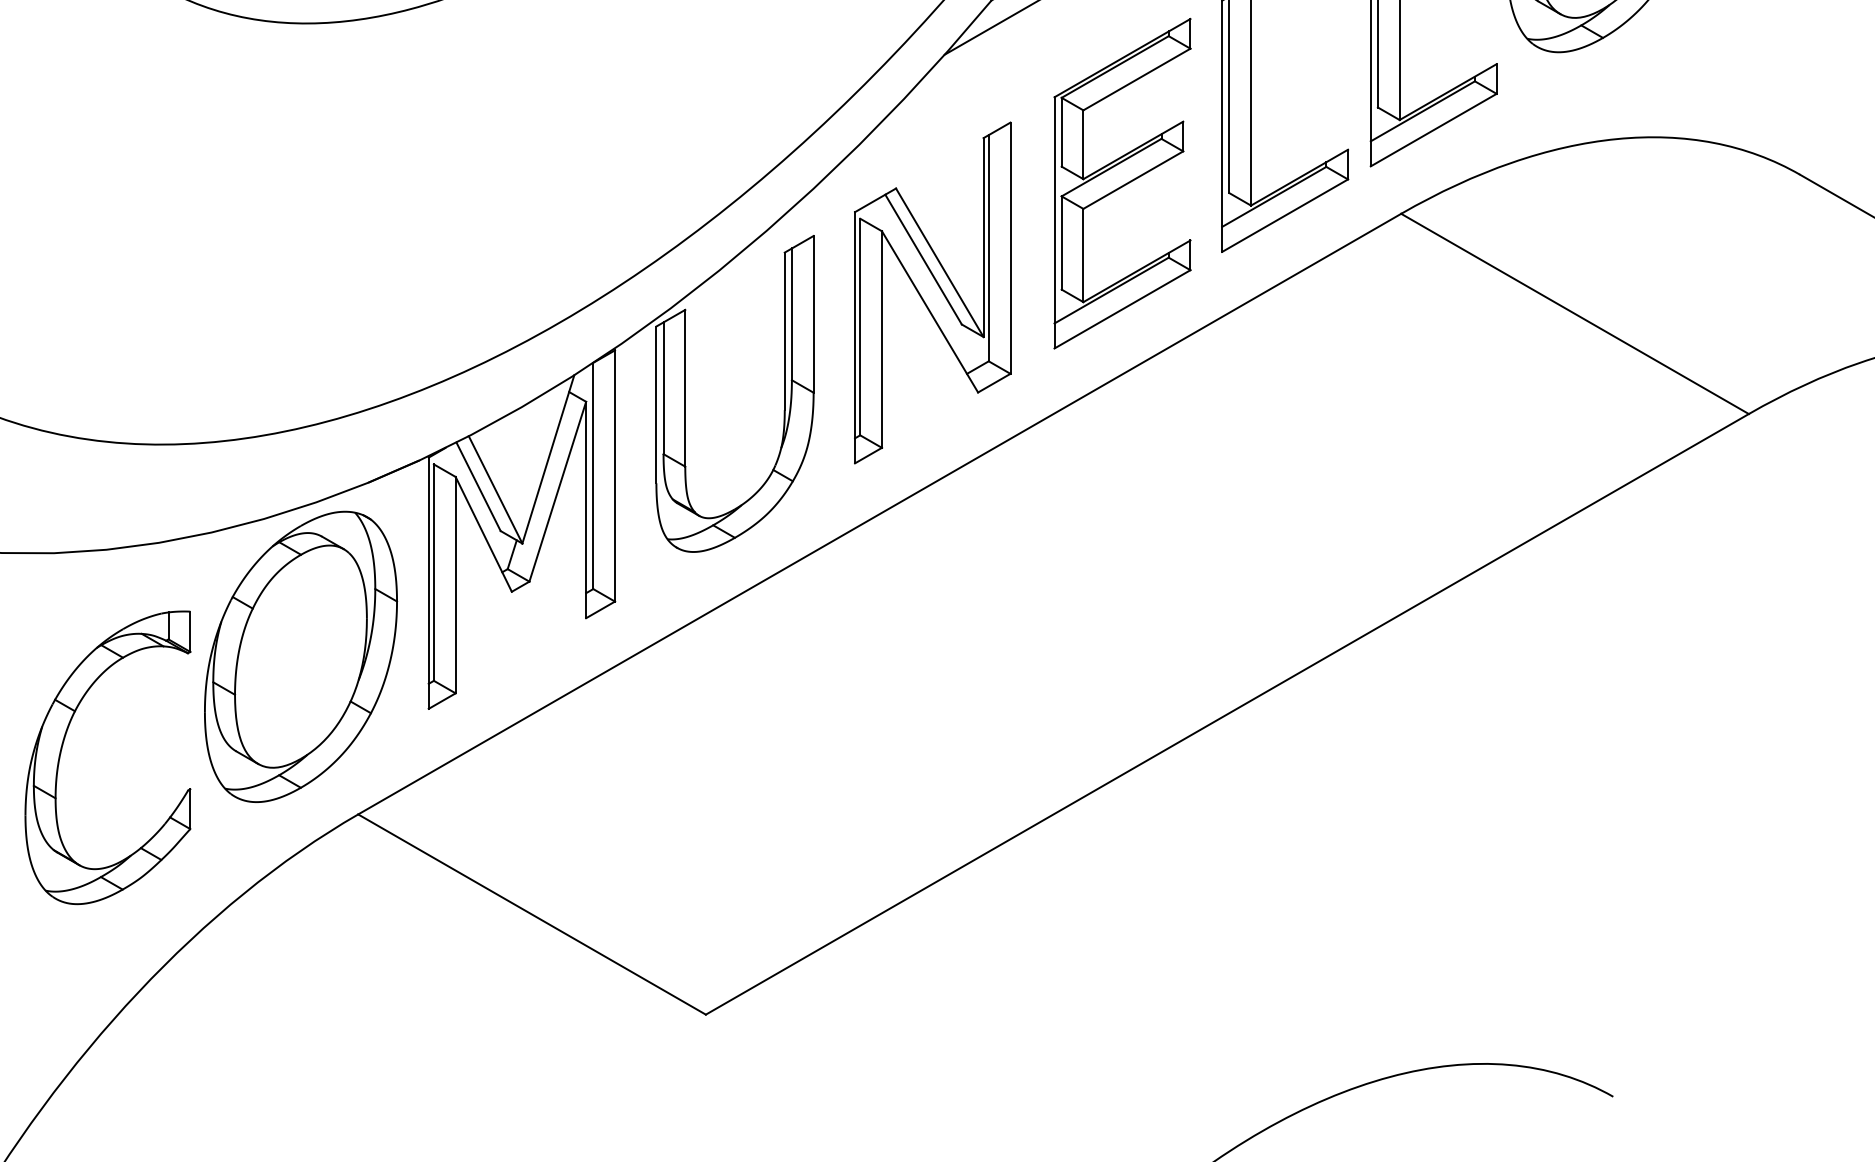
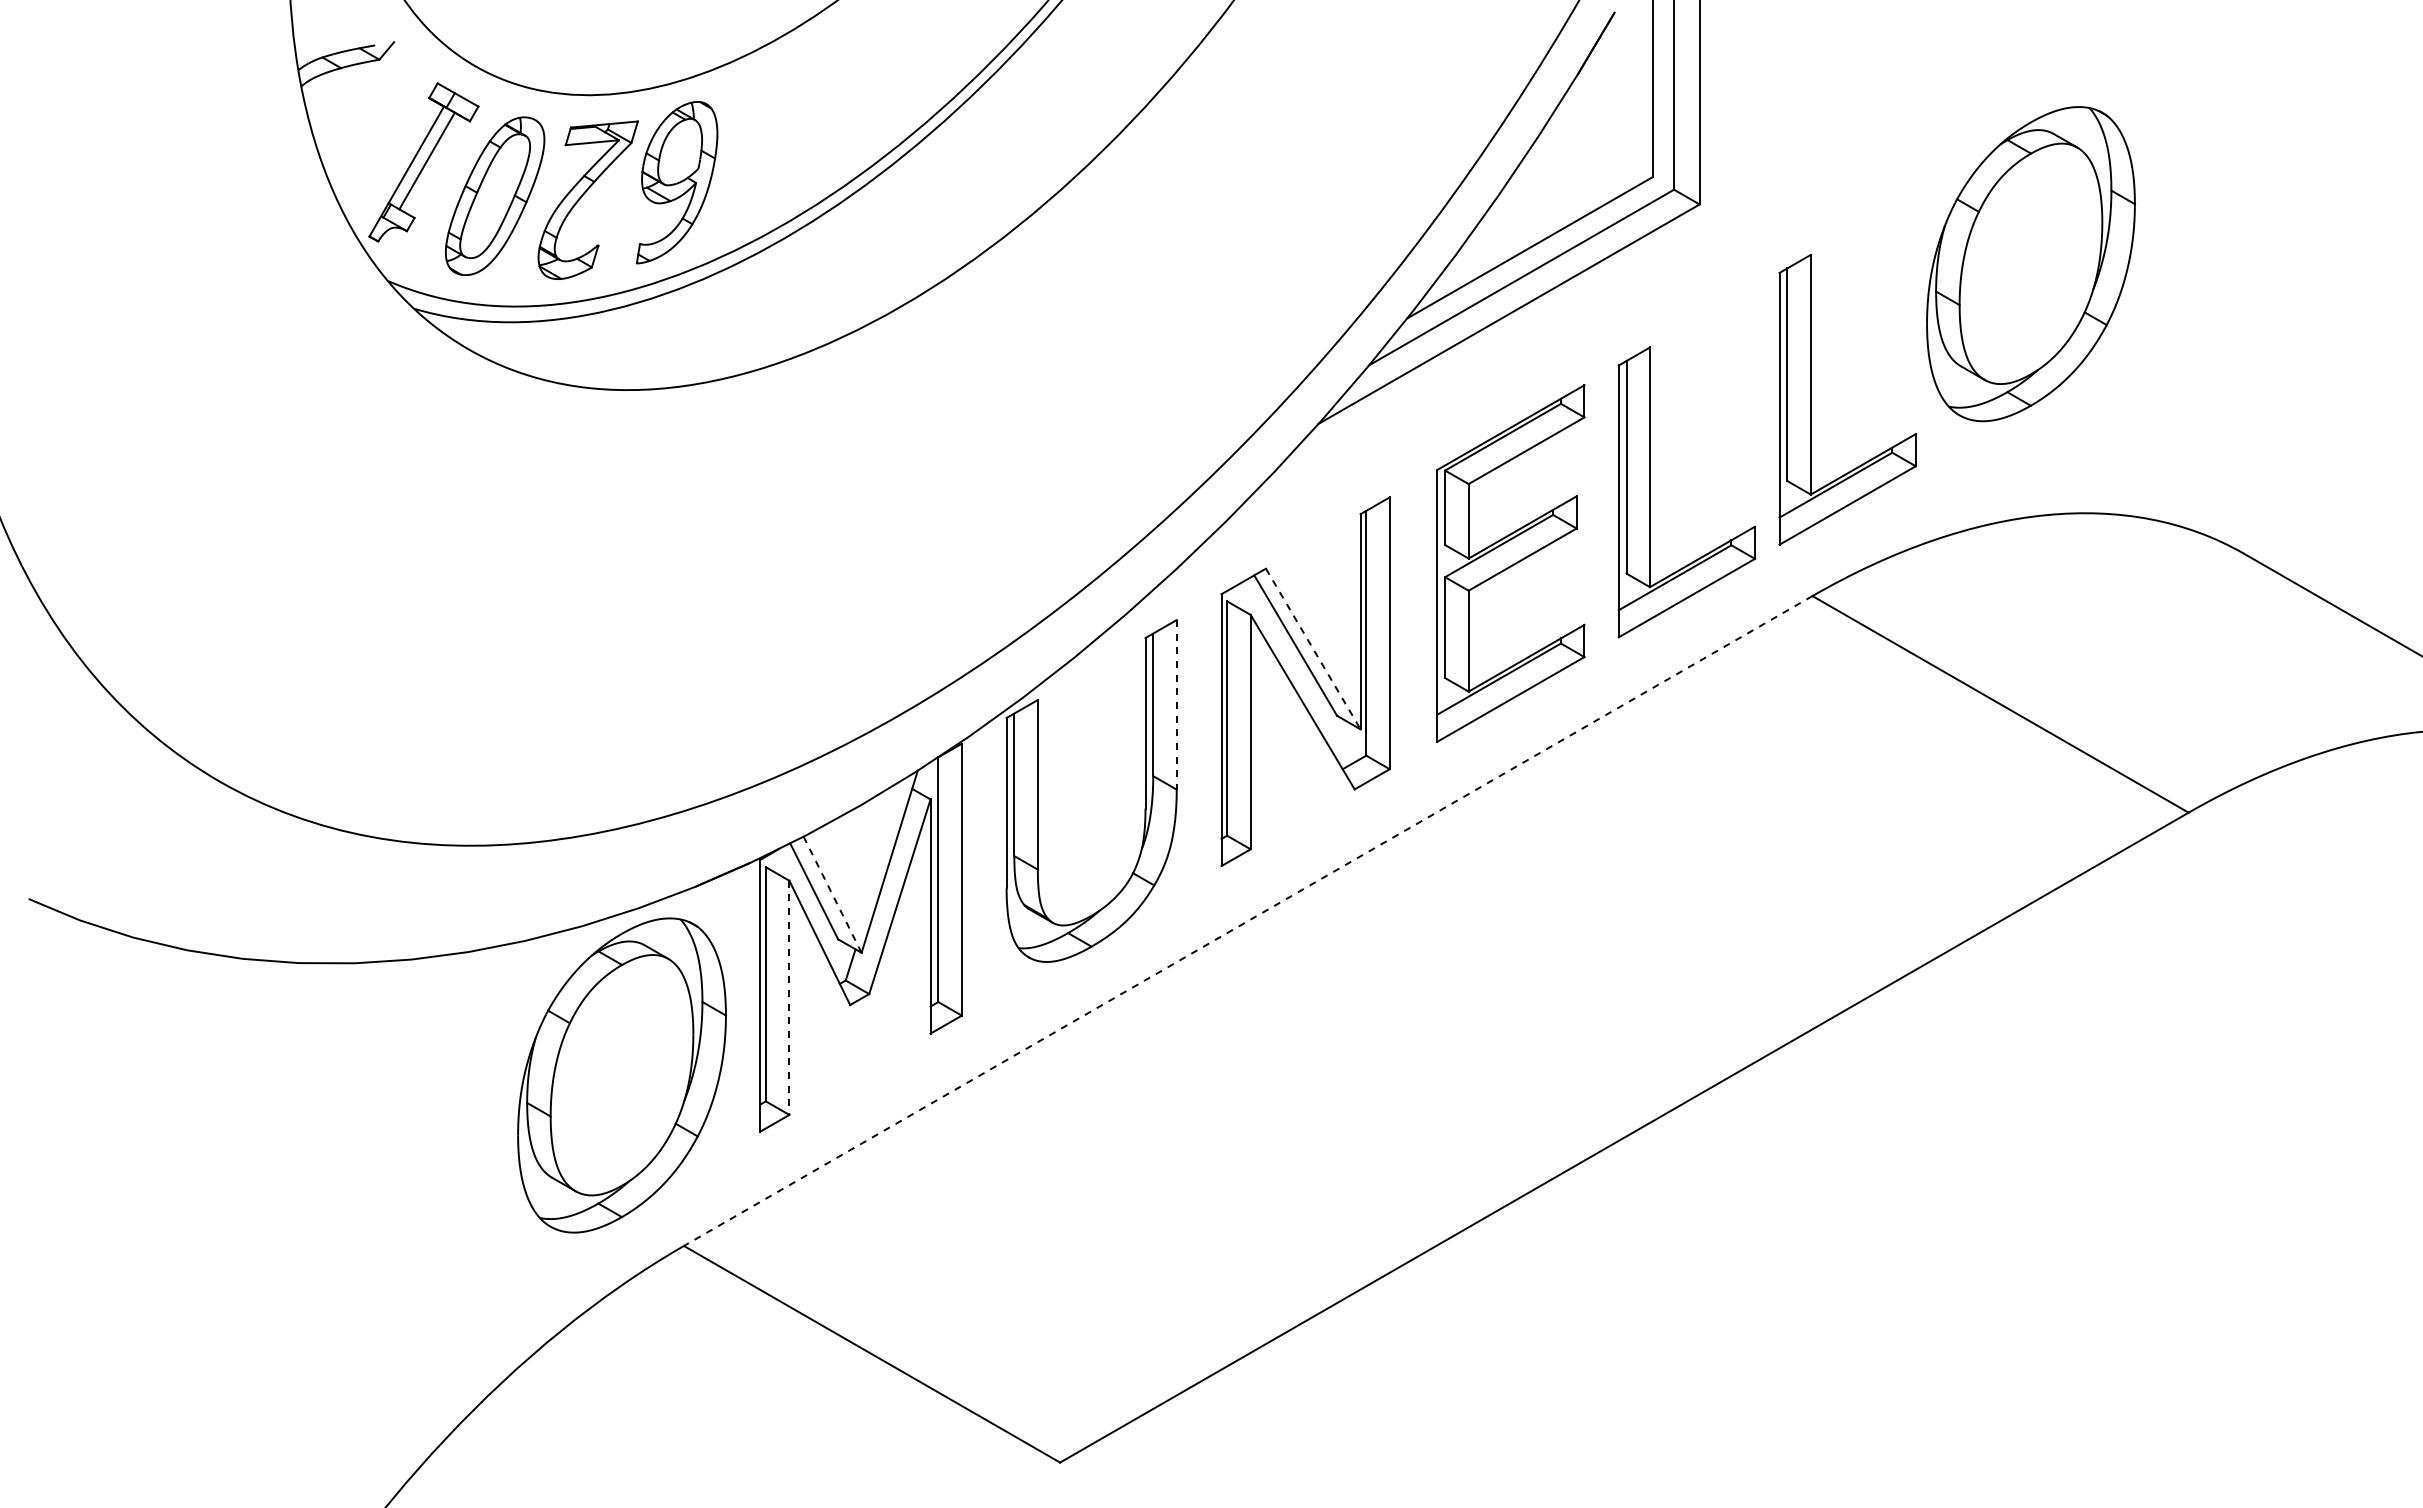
line: (940, 263) -> (1313, 649), solid -> dashed
line: (813, 314) -> (1176, 704), solid -> dashed
line: (495, 489) -> (832, 894), solid -> dashed
line: (879, 514) -> (1247, 921), solid -> dashed
line: (455, 585) -> (789, 998), solid -> dashed
part: (62, 747) -> (364, 1173), removed

